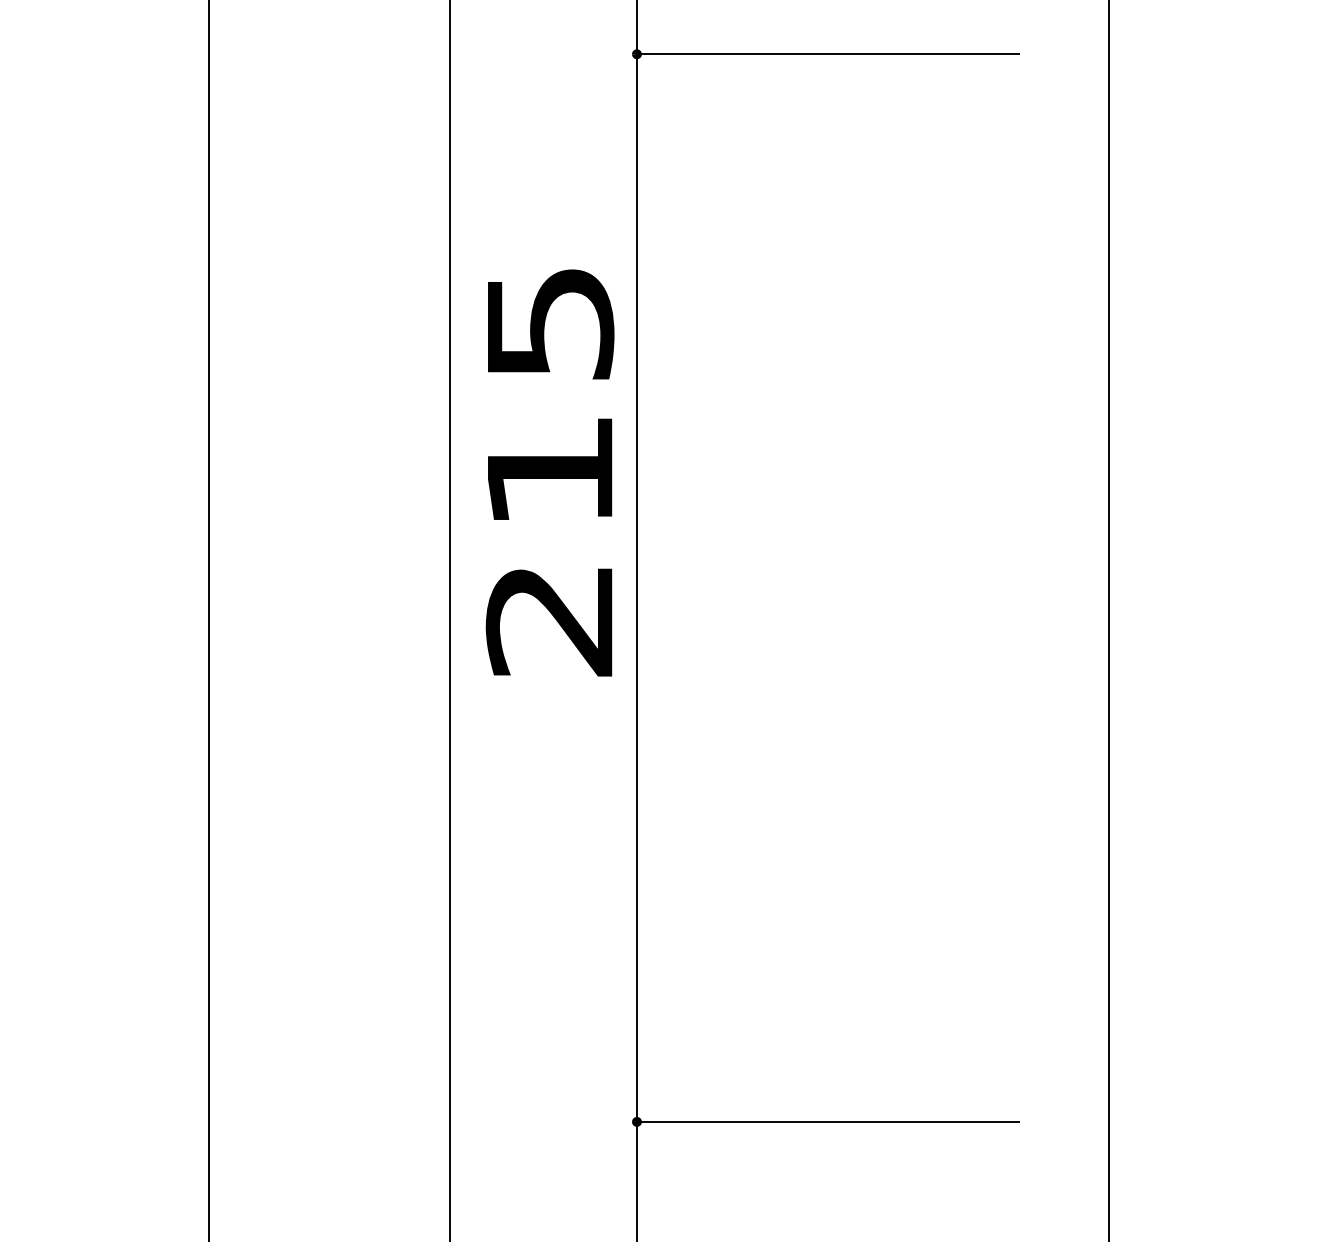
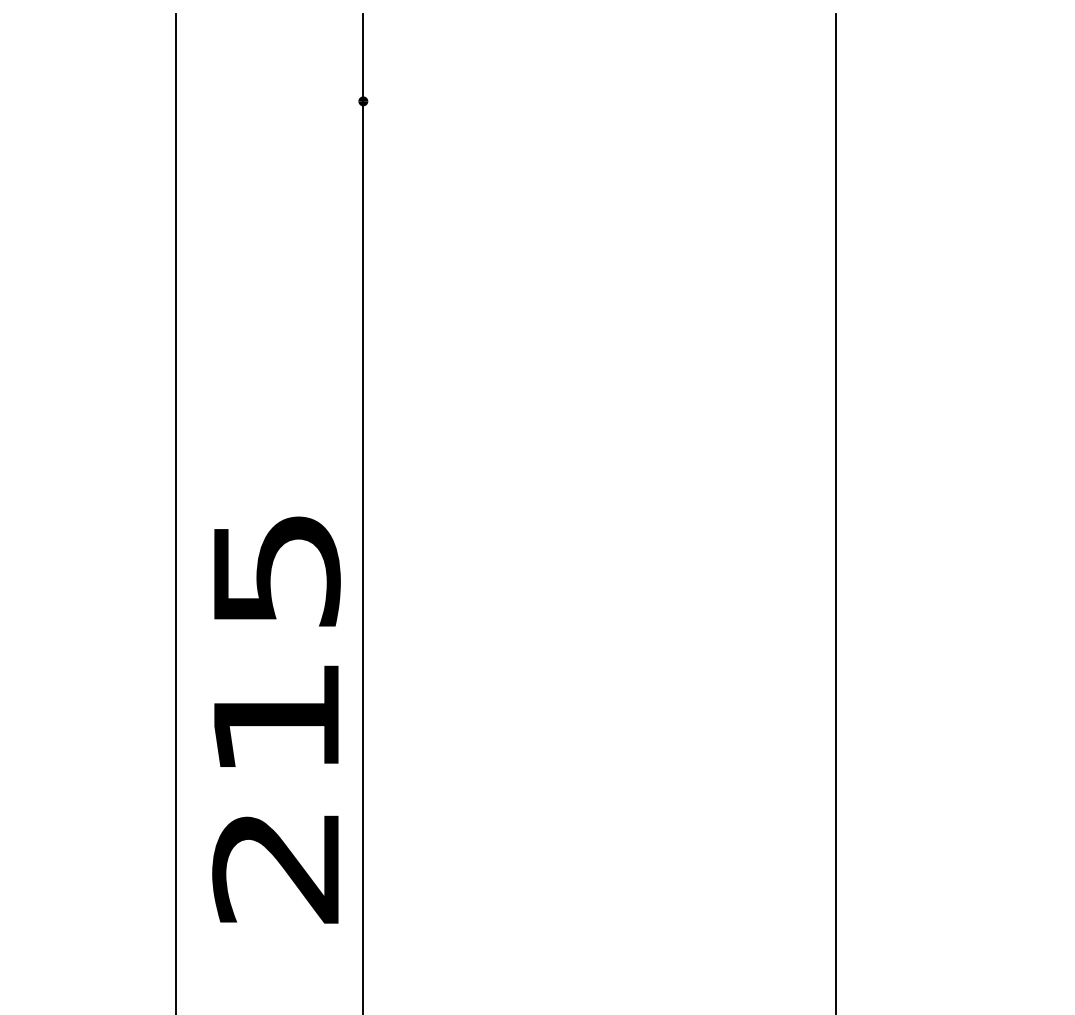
line: (827, 54) -> (553, 101), removed
text: (549, 472) -> (275, 719), moved

